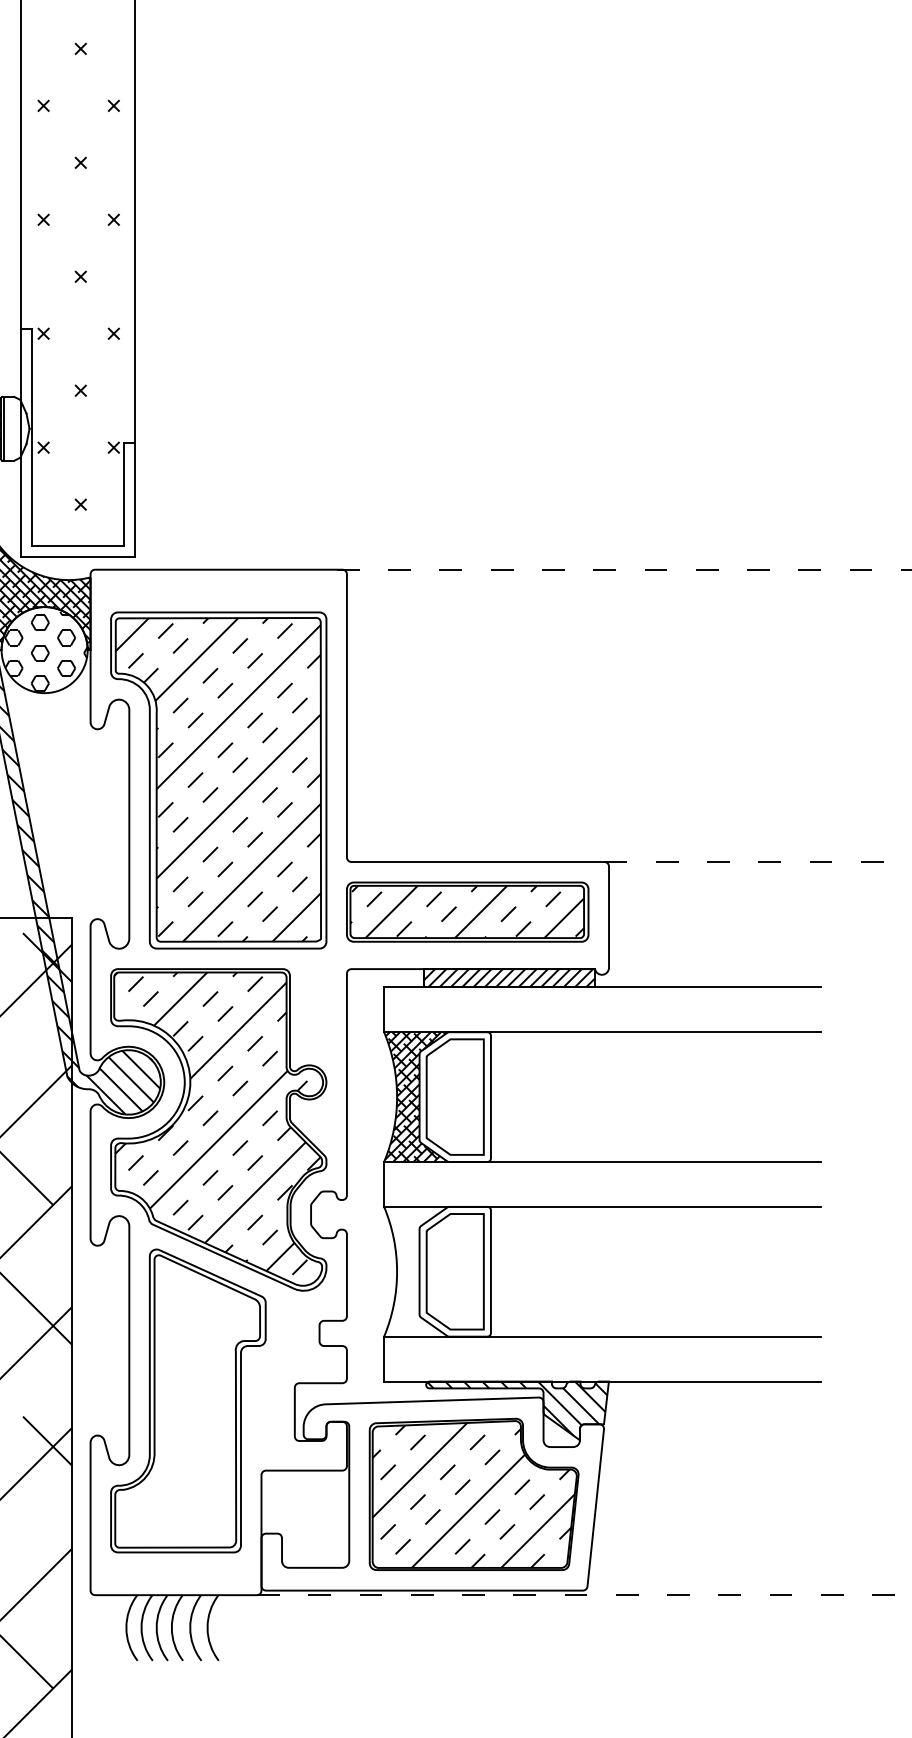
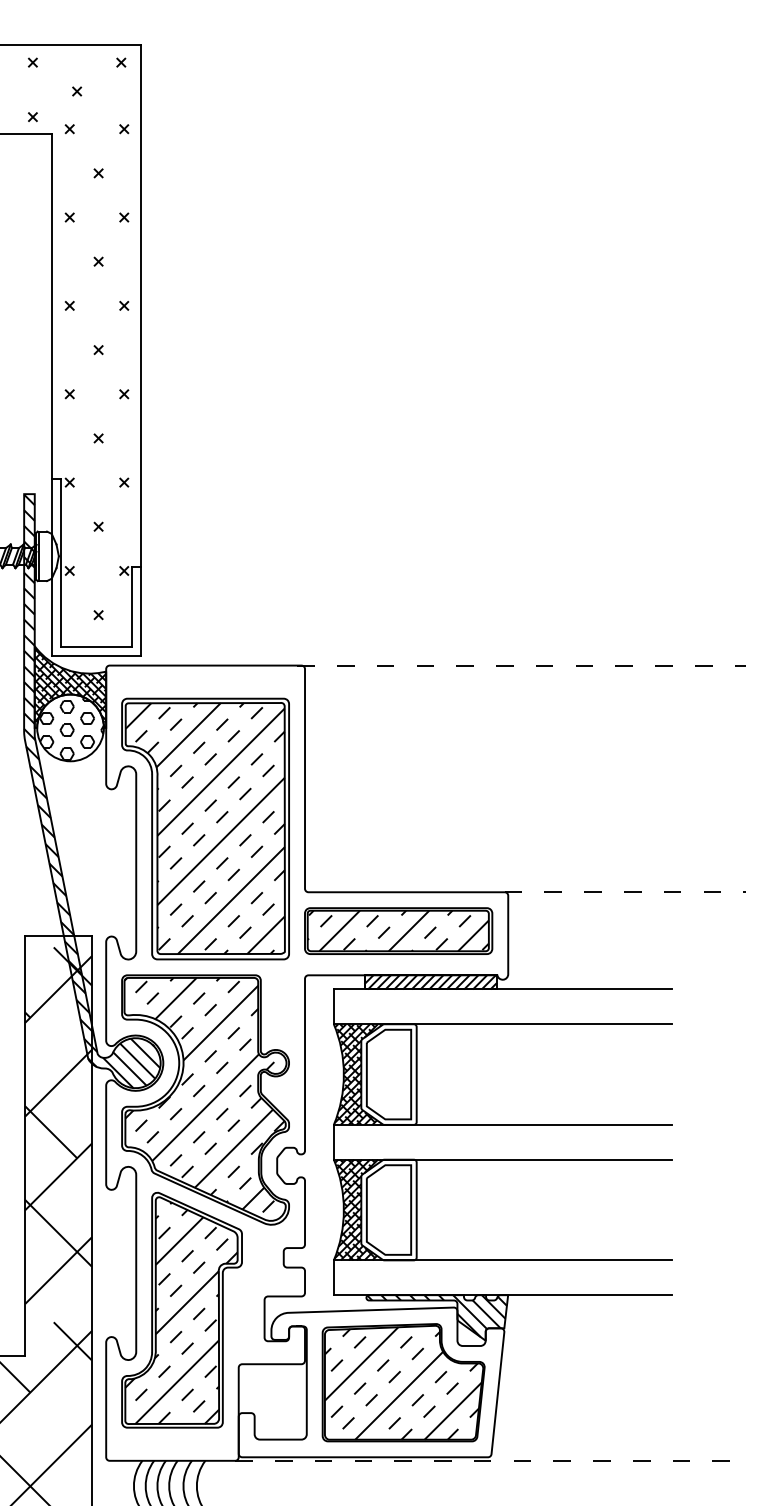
hatch: (414, 1271) -> (357, 1209), added
hatch: (187, 1405) -> (181, 1313), added

